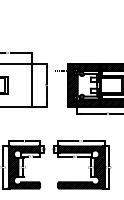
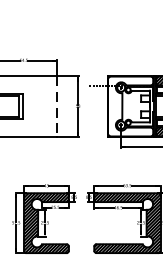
line: (32, 85) -> (58, 106), solid -> dashed
hatch: (83, 85) -> (130, 106), removed

